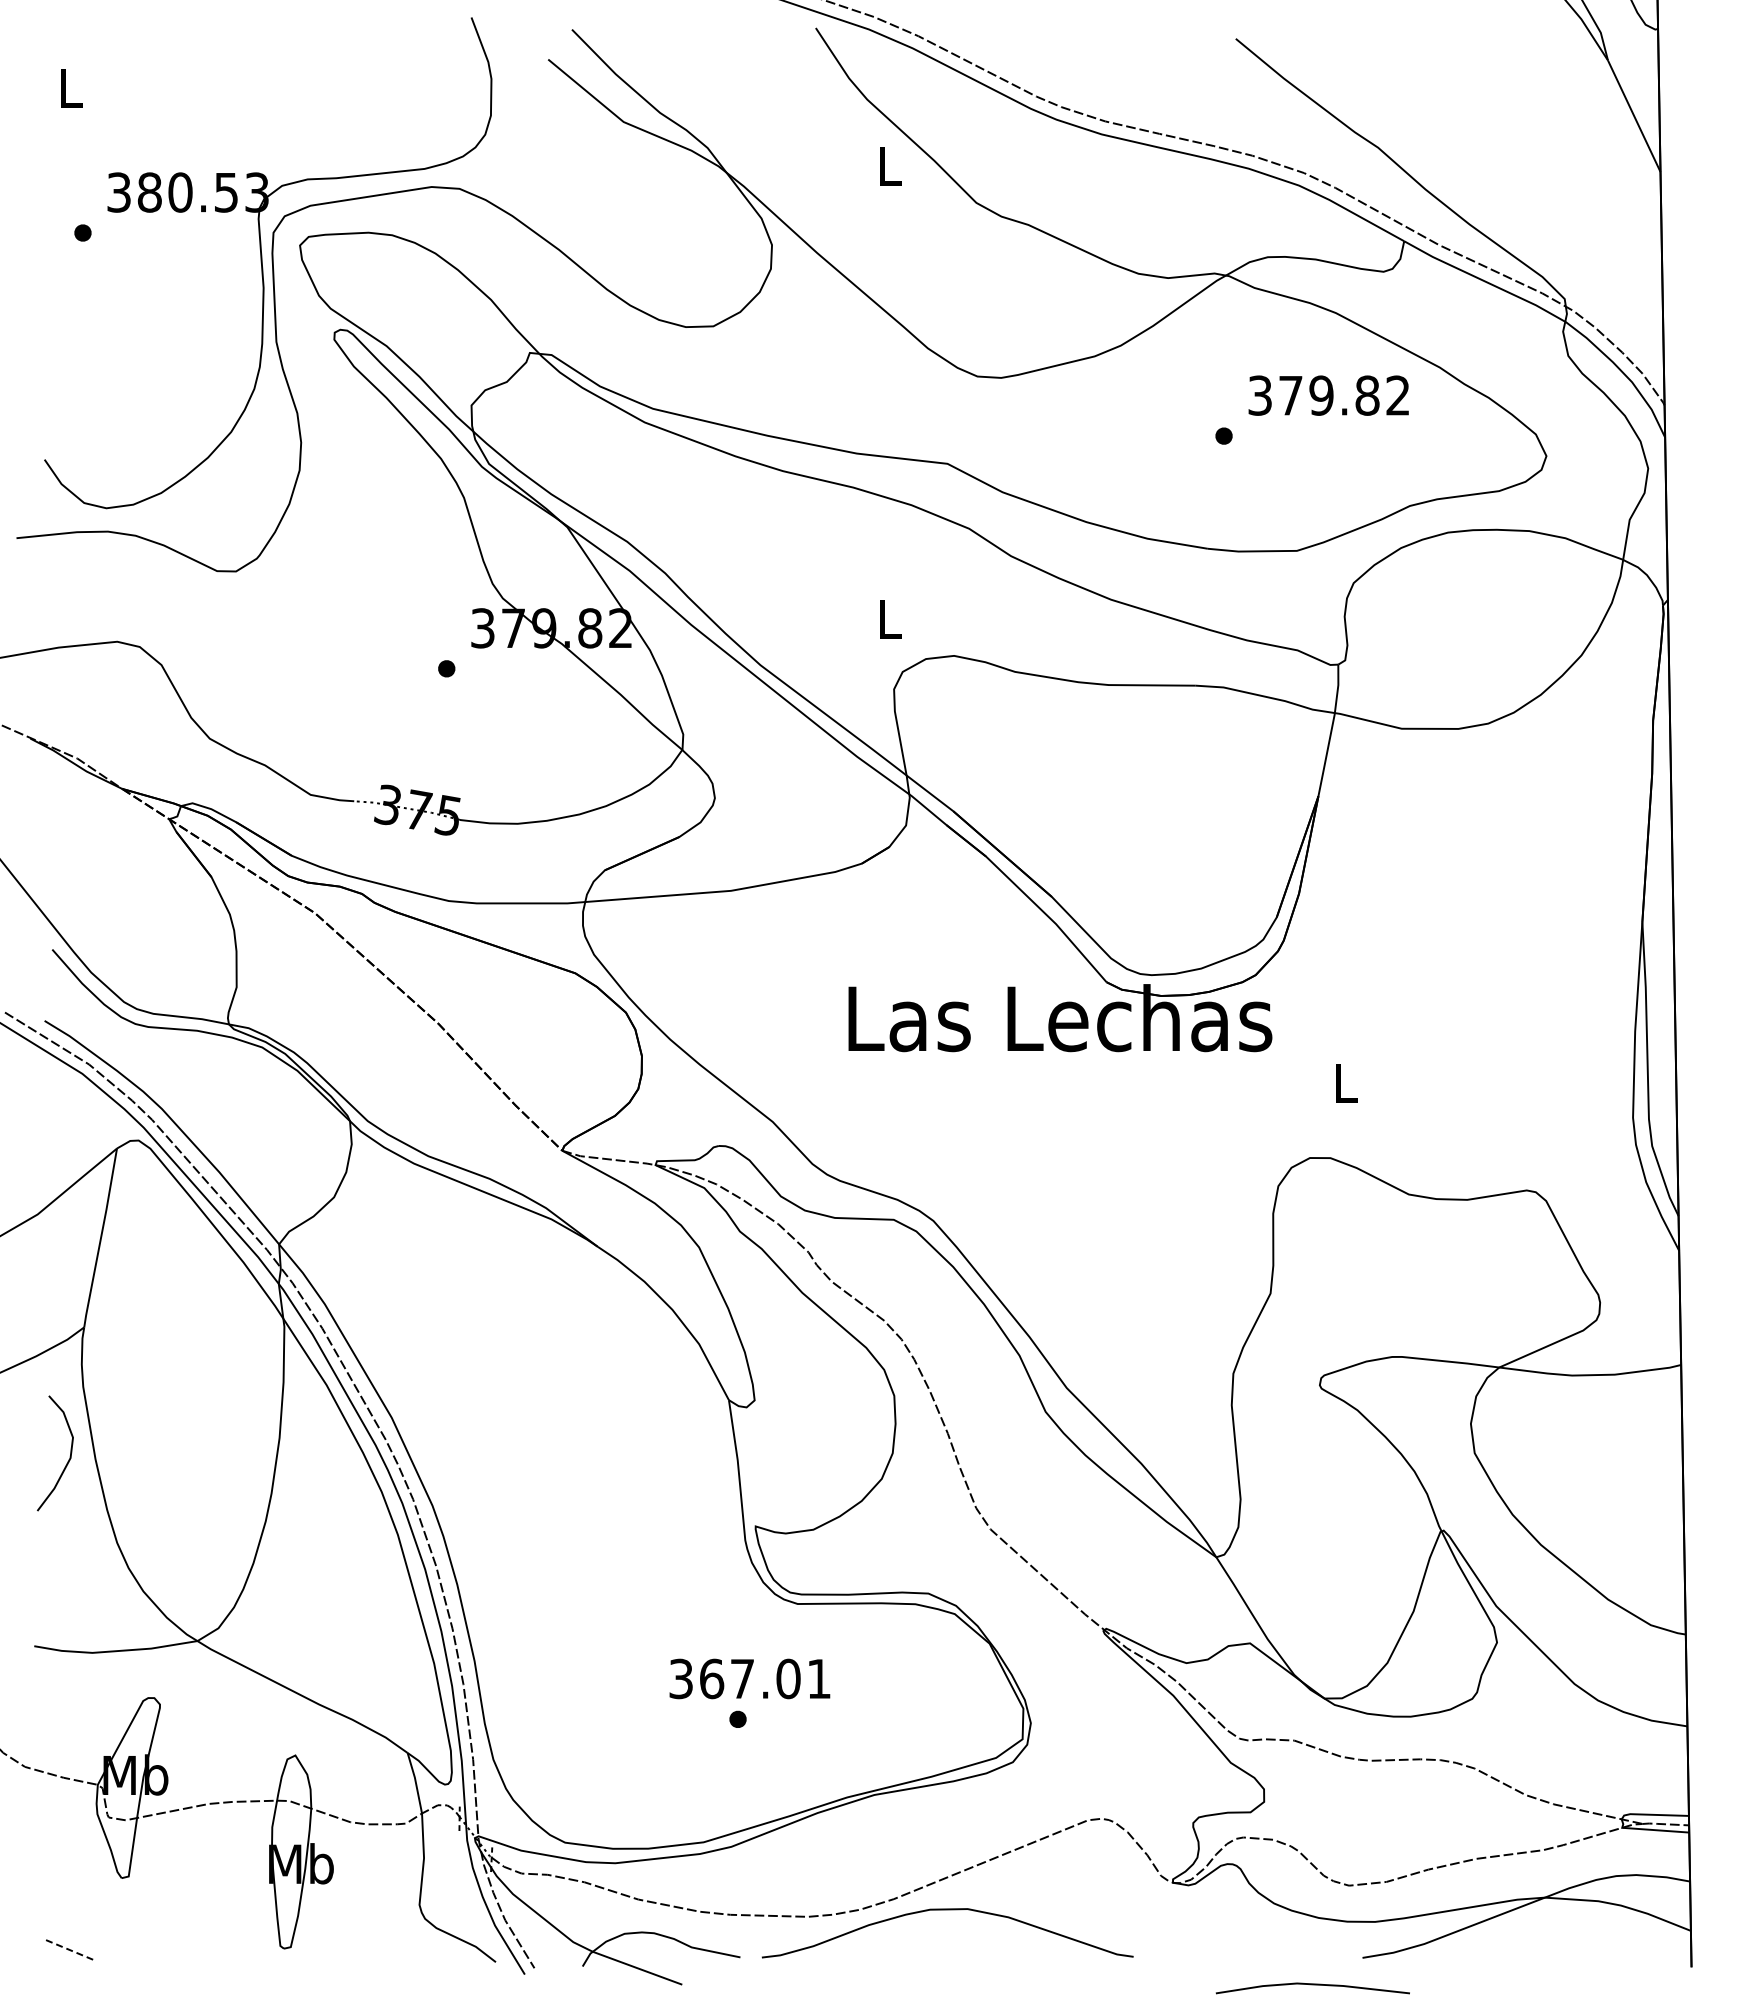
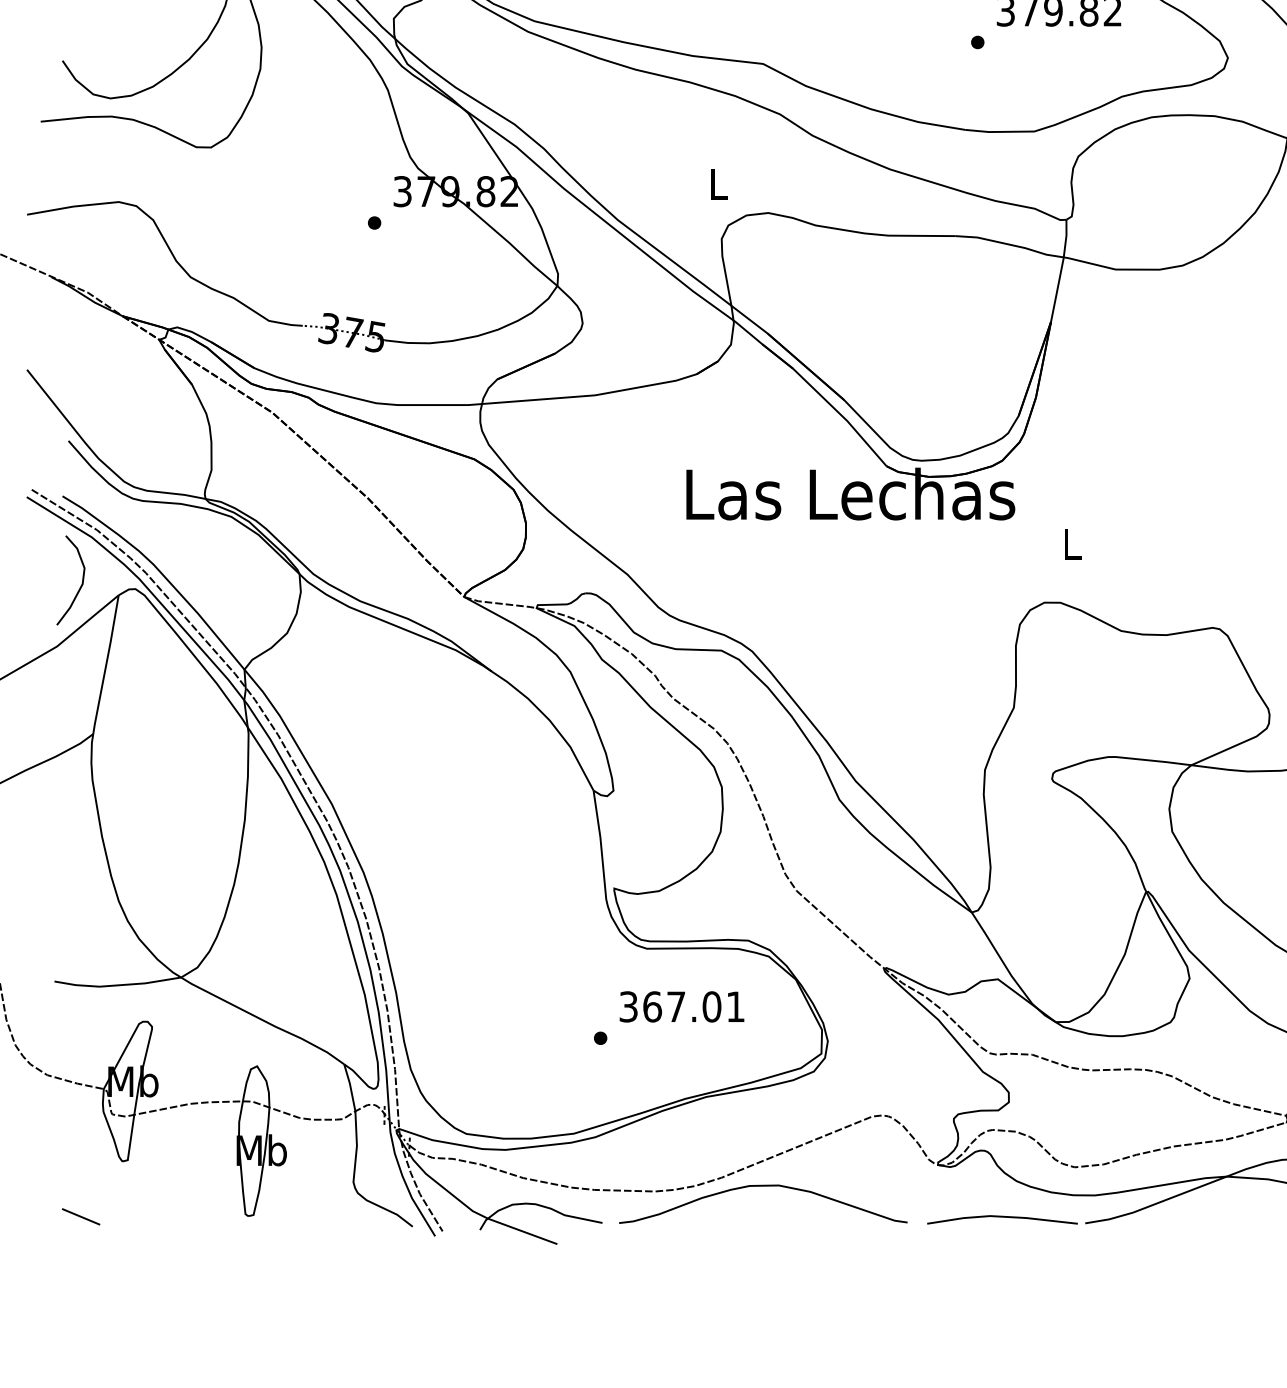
curve: (69, 1456) -> (81, 582), moved
text: (749, 1678) -> (681, 1006), moved
line: (68, 1949) -> (81, 1216), dashed -> solid
line: (1312, 1985) -> (1002, 1217), moved

